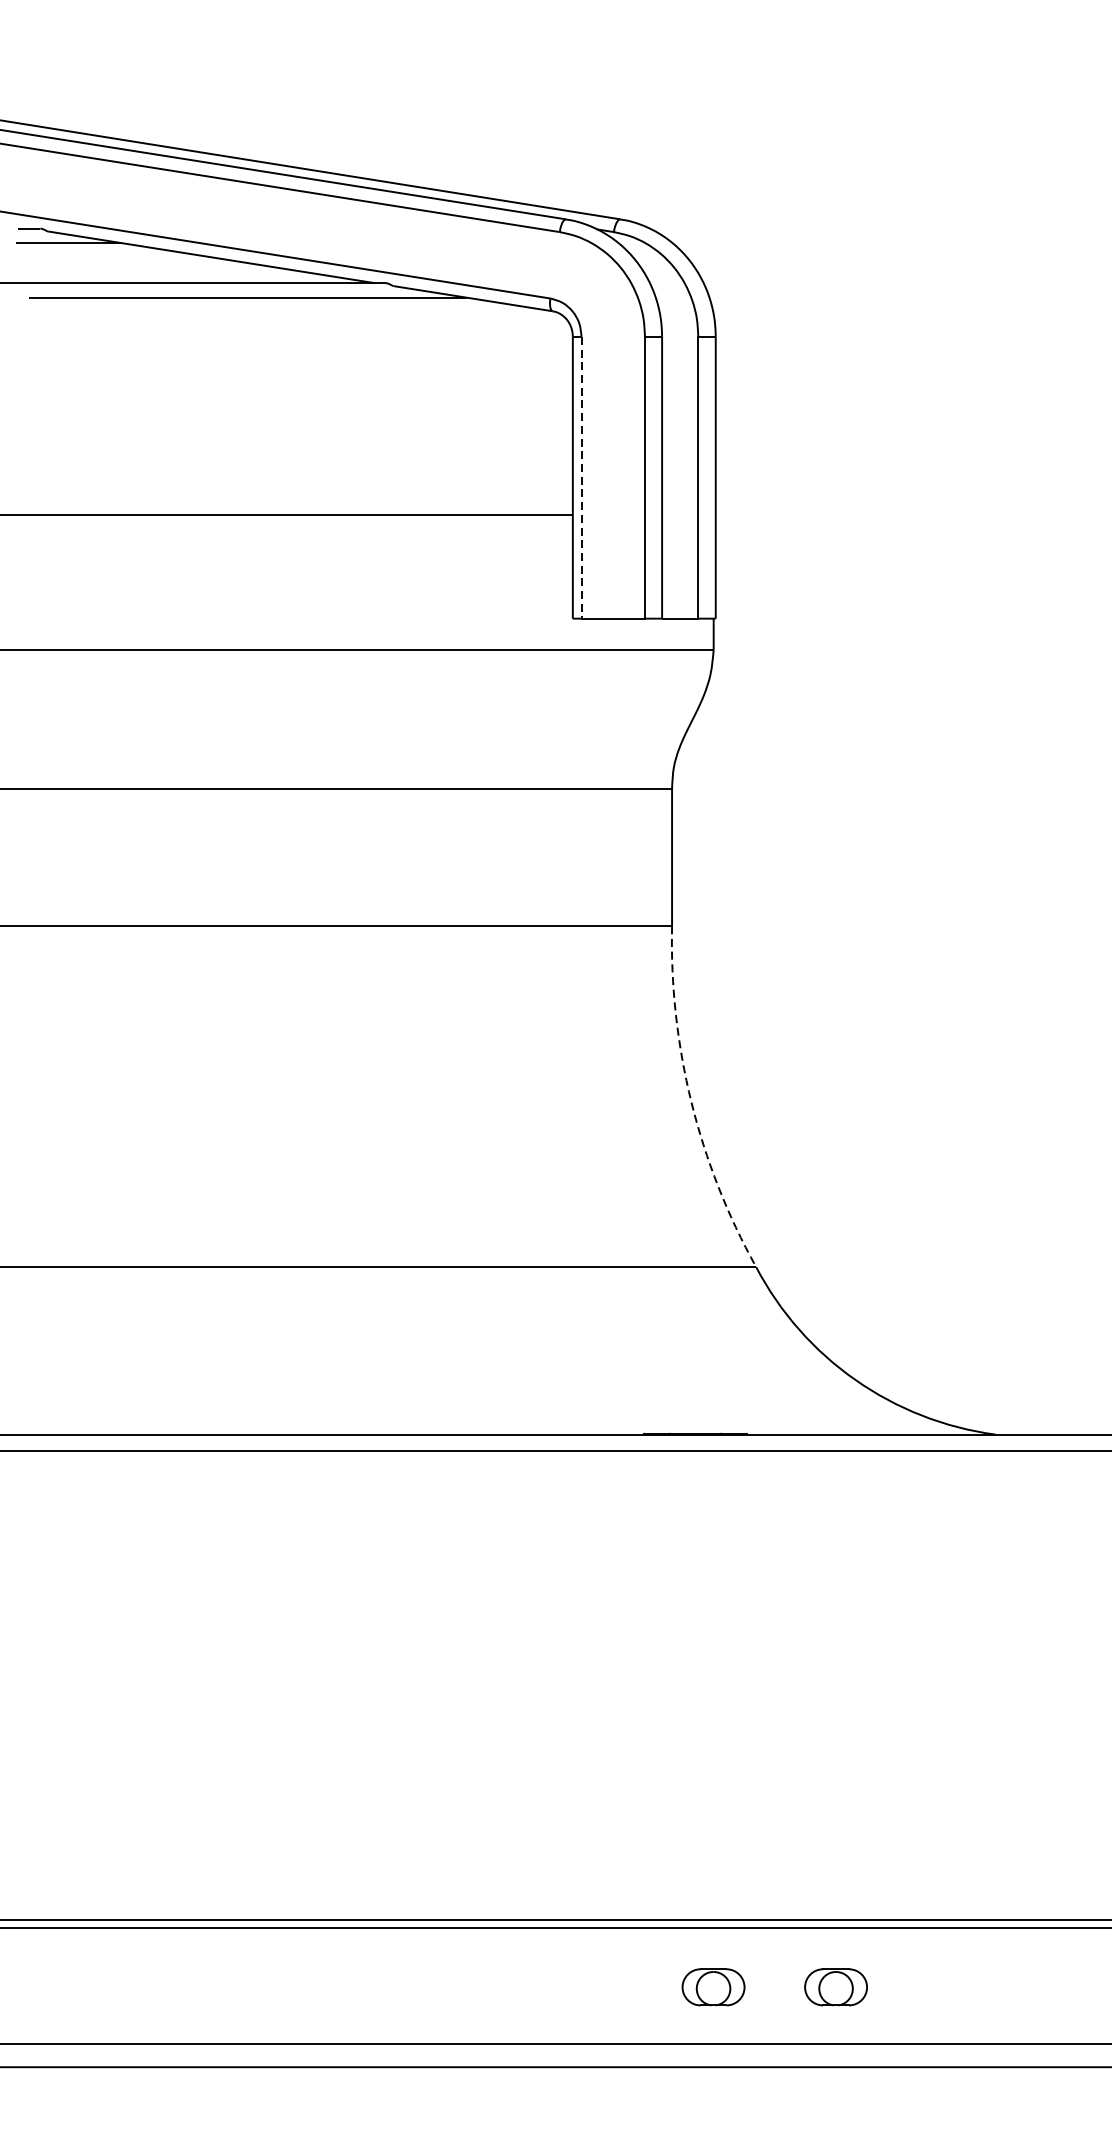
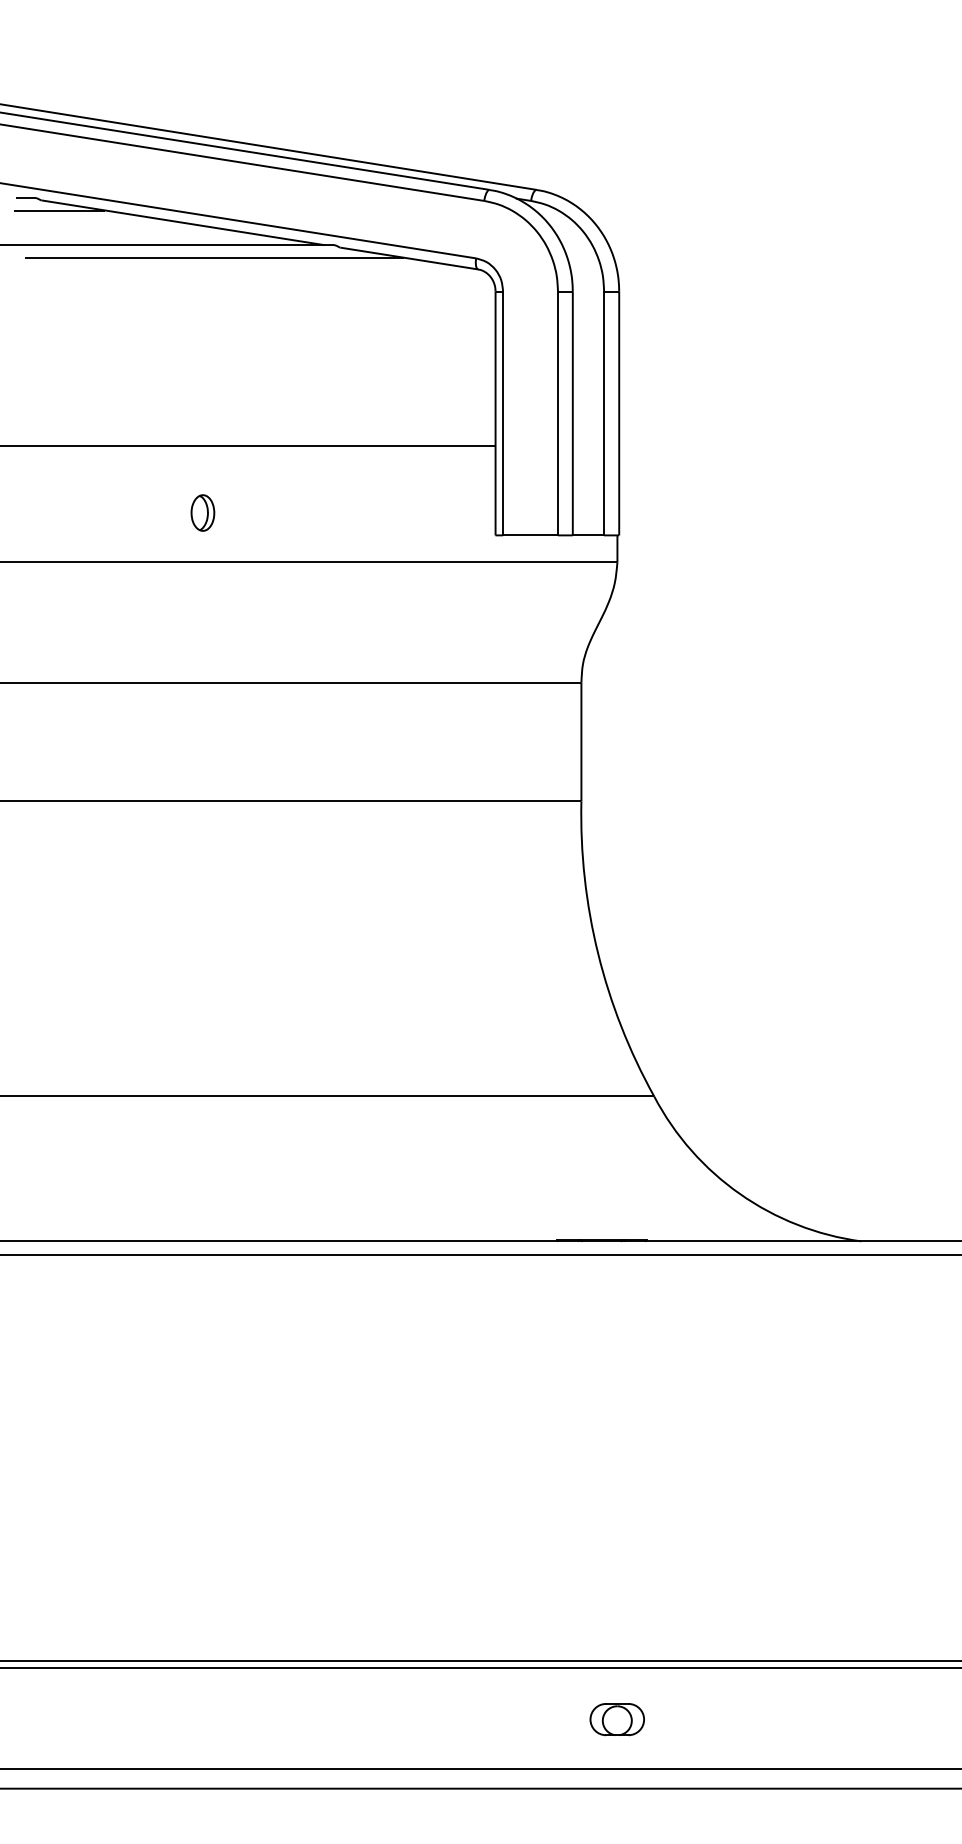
line: (582, 477) -> (503, 413), dashed -> solid
part: (234, 592) -> (202, 512), added
arc: (691, 1101) -> (598, 953), dashed -> solid
part: (835, 1987) -> (722, 1719), removed

